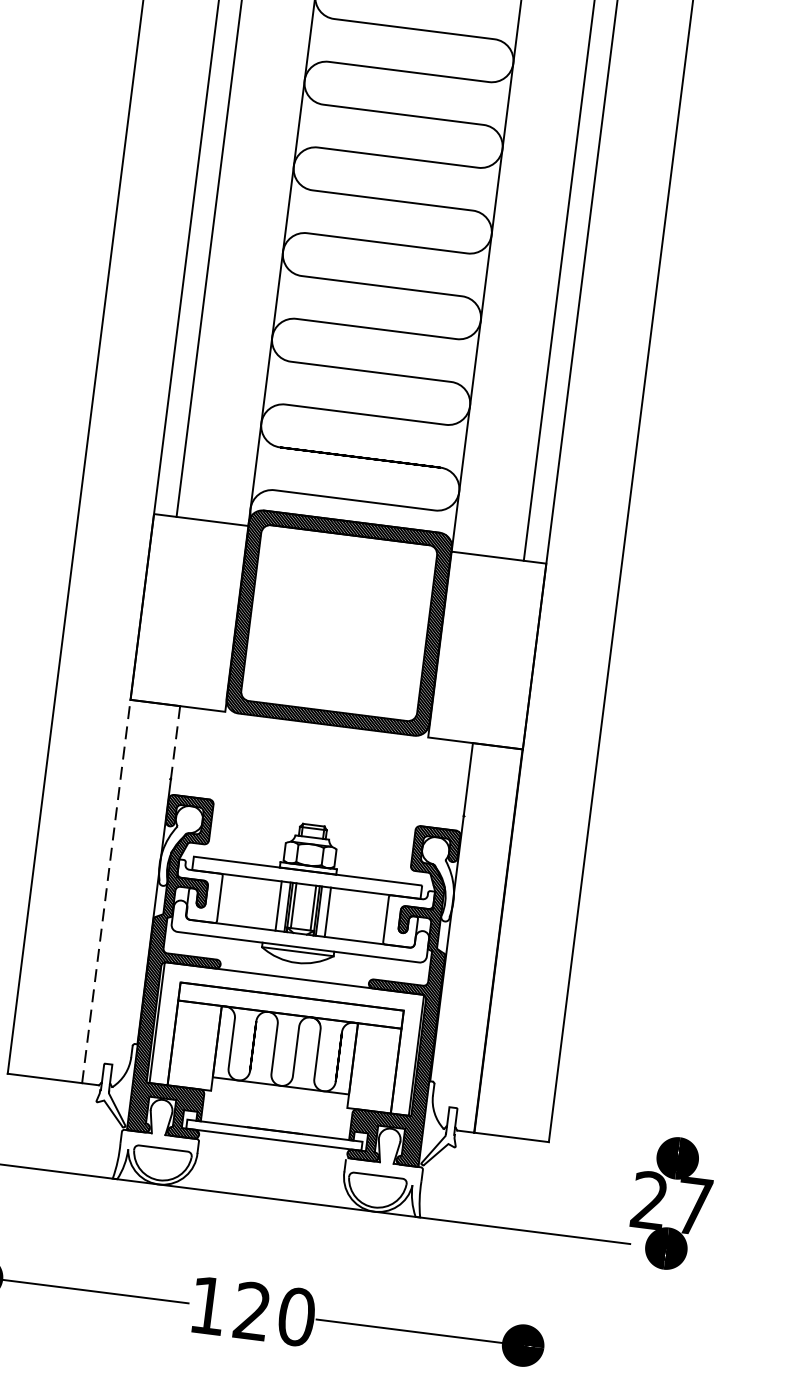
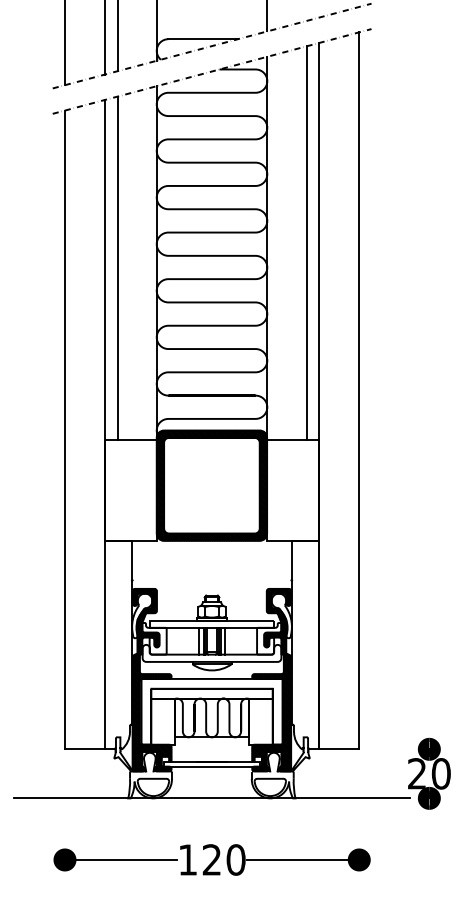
line: (175, 742) -> (132, 560), dashed -> solid
line: (106, 890) -> (105, 644), dashed -> solid
text: (692, 1205) -> (440, 773), 27 -> 20

